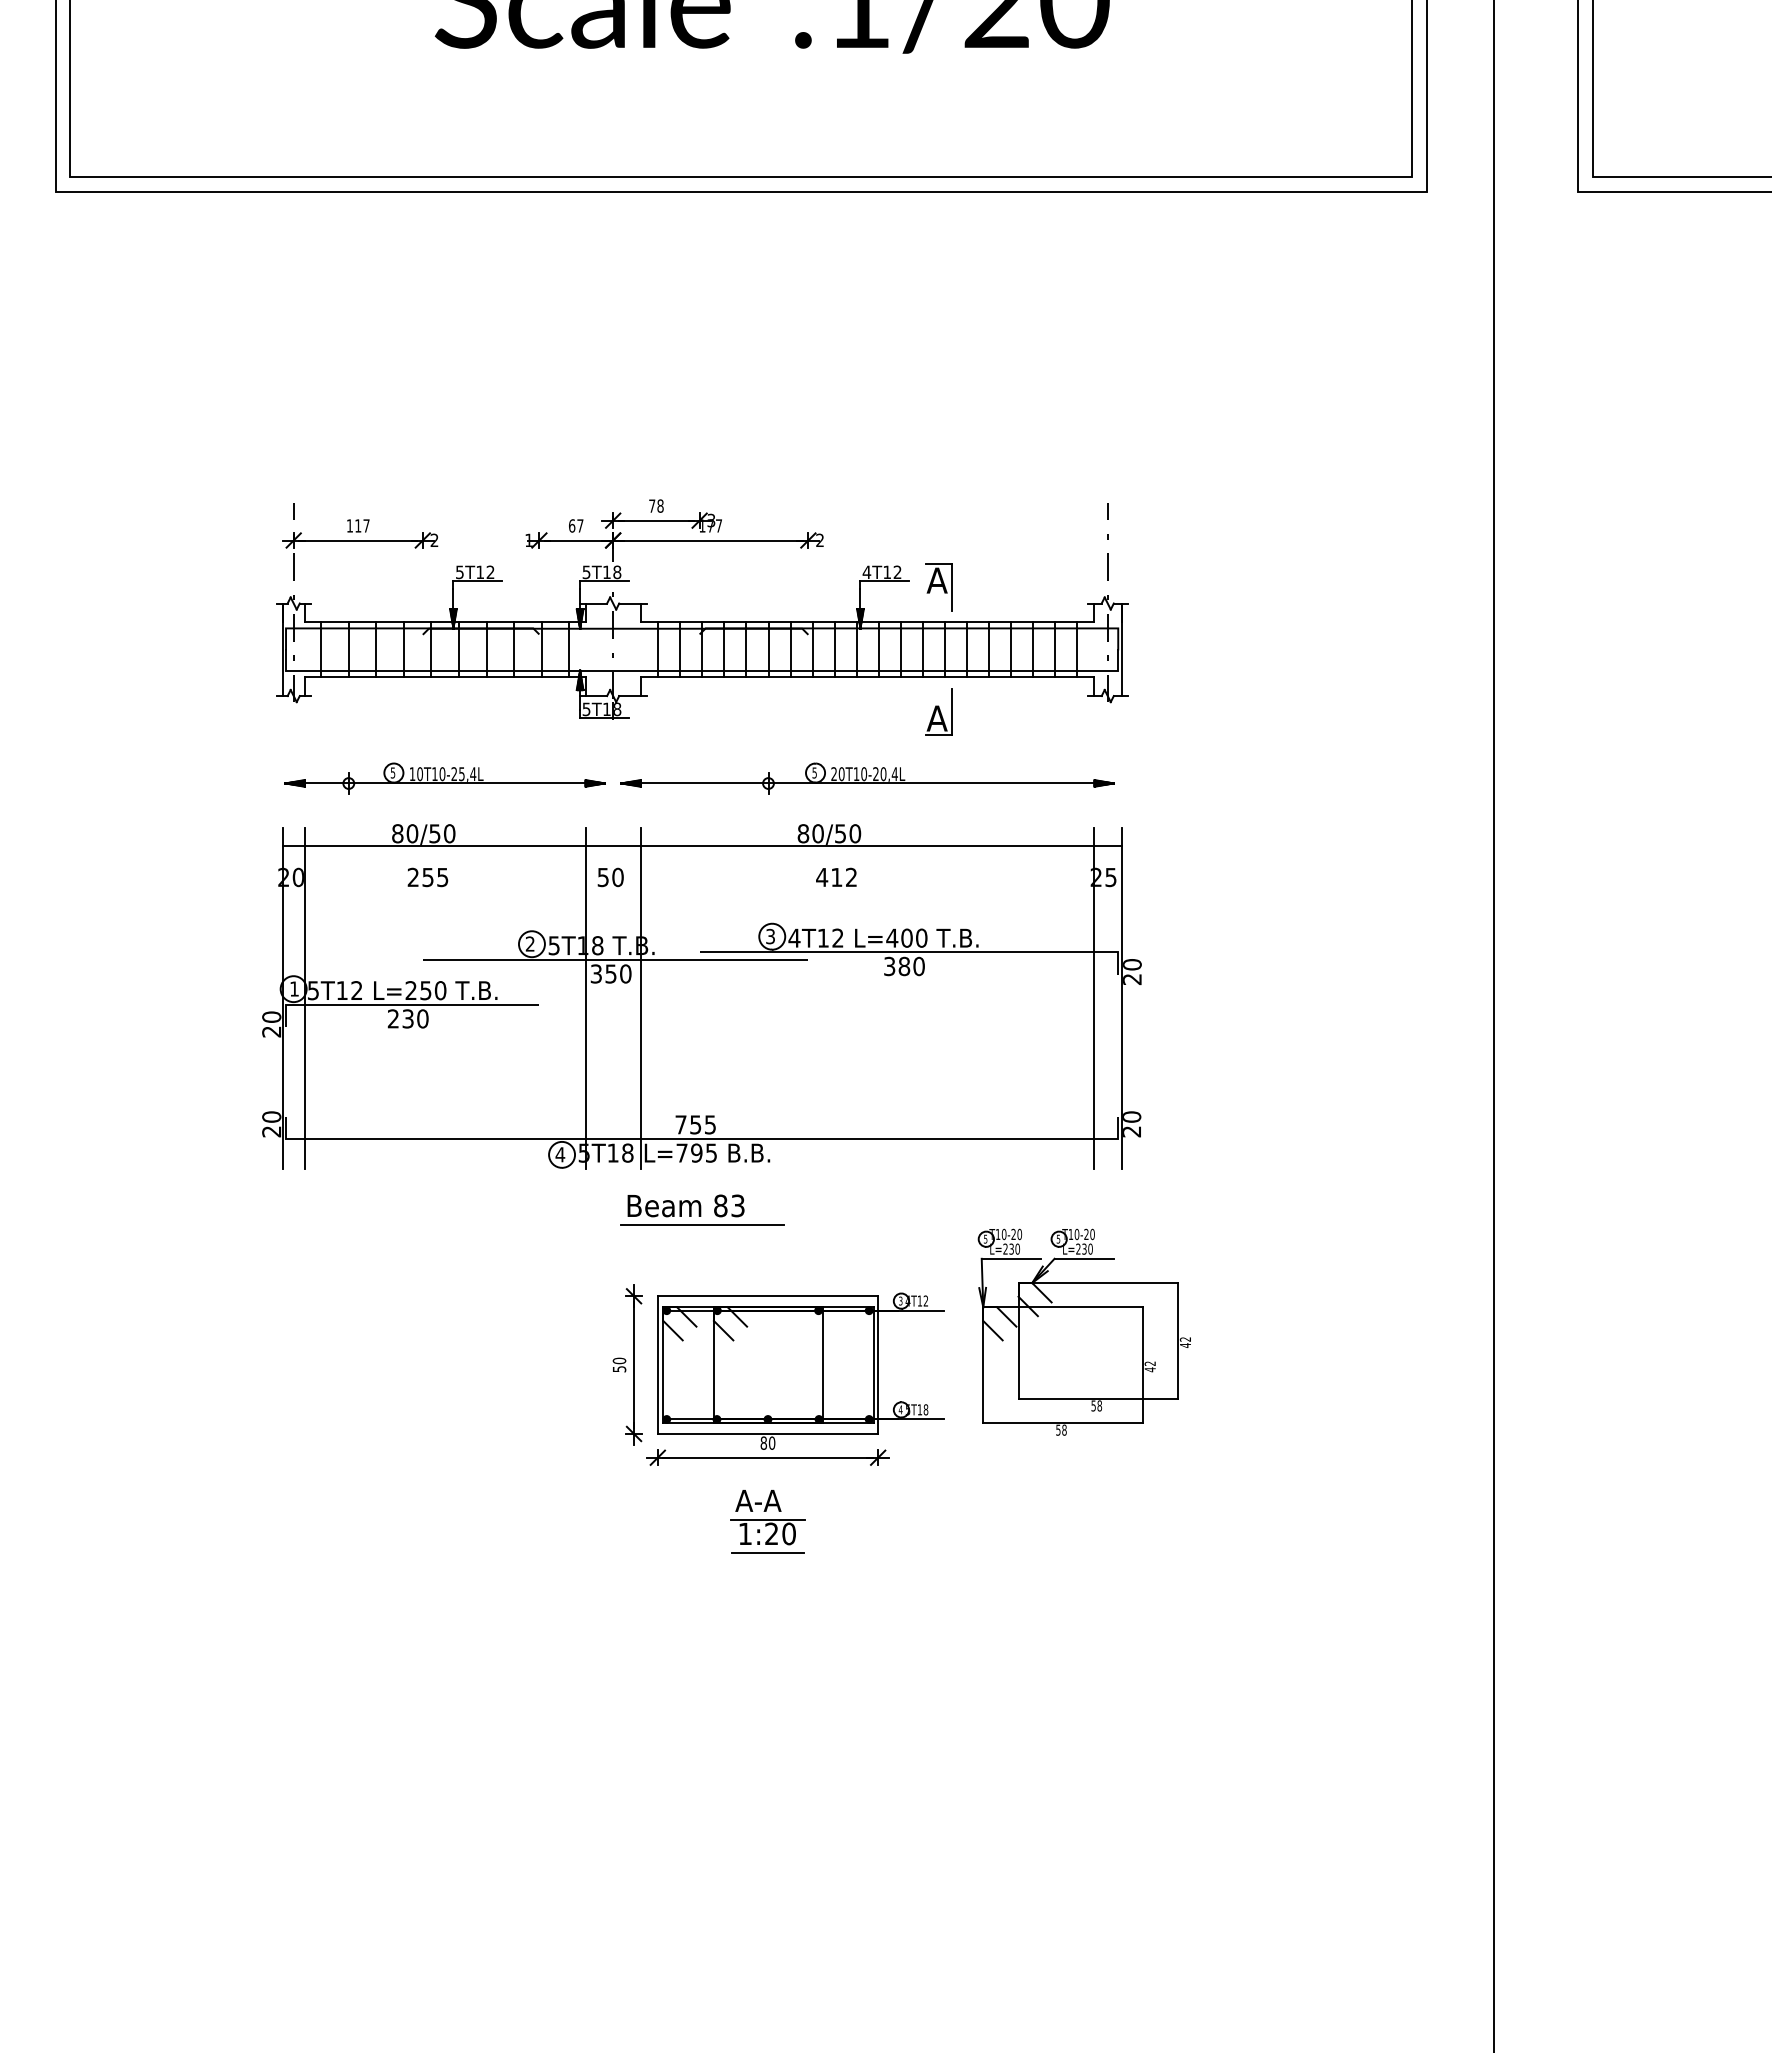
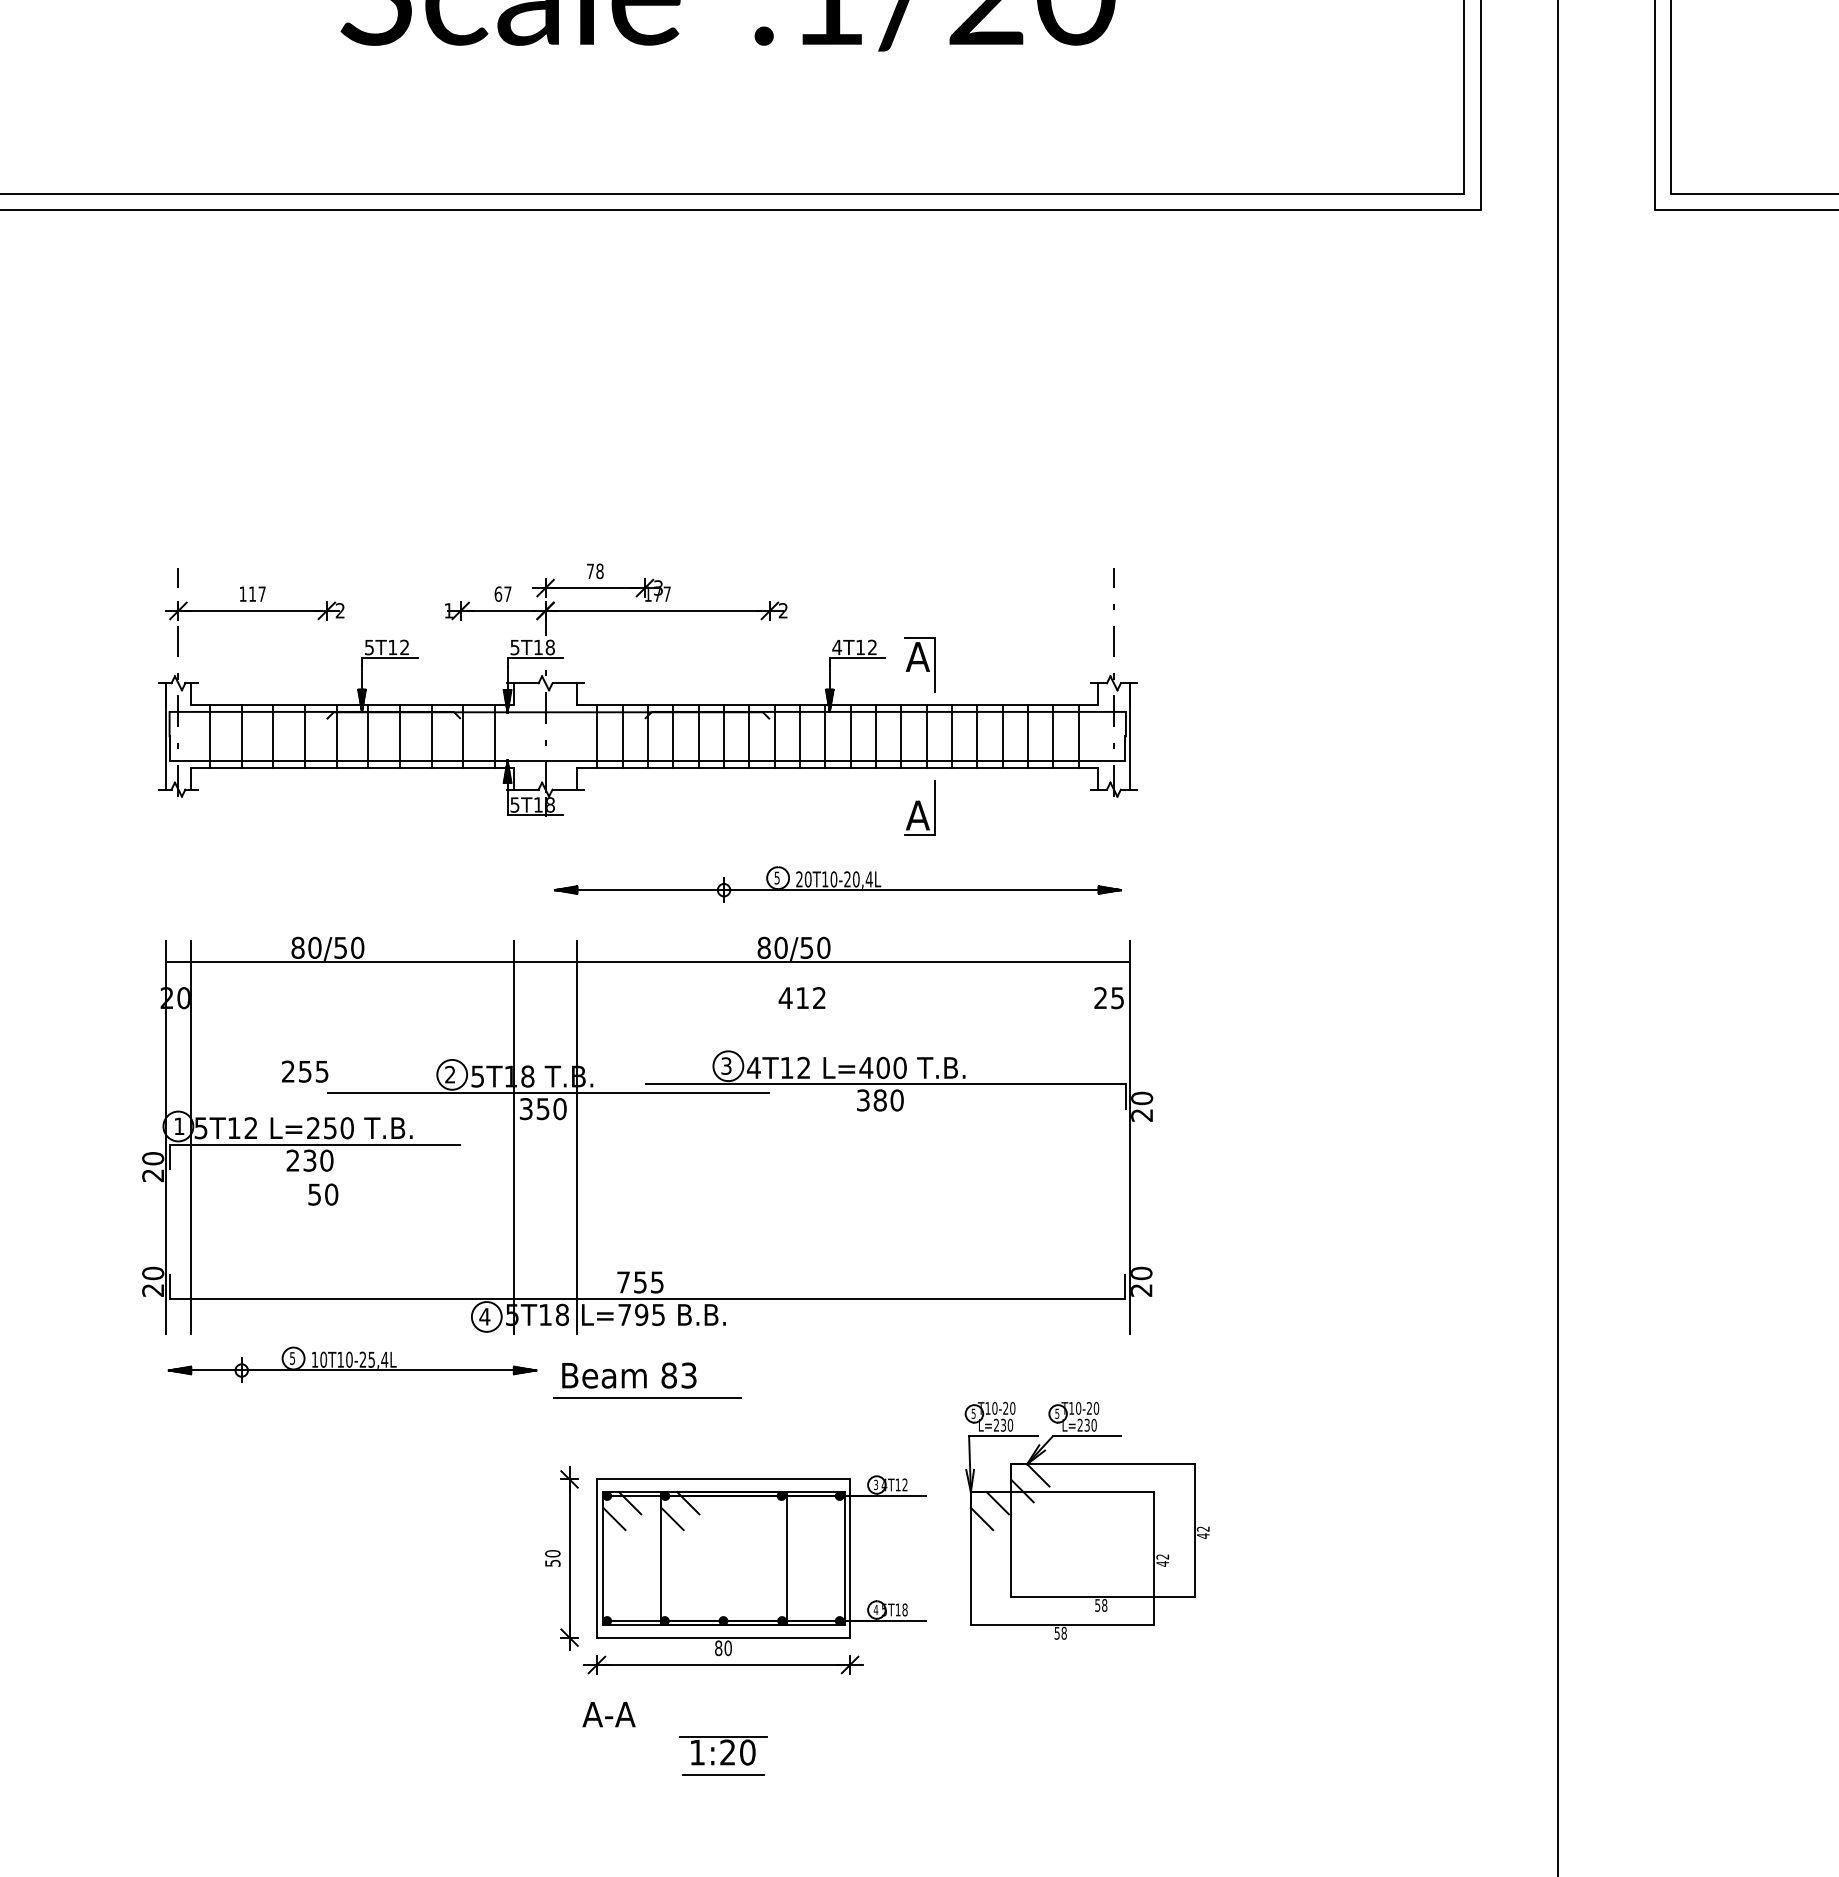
part: (444, 778) -> (351, 1364), moved
text: (427, 877) -> (304, 1071), moved
text: (610, 877) -> (322, 1194), moved
line: (1094, 998) -> (1098, 1137), removed
text: (758, 1500) -> (609, 1714), moved

